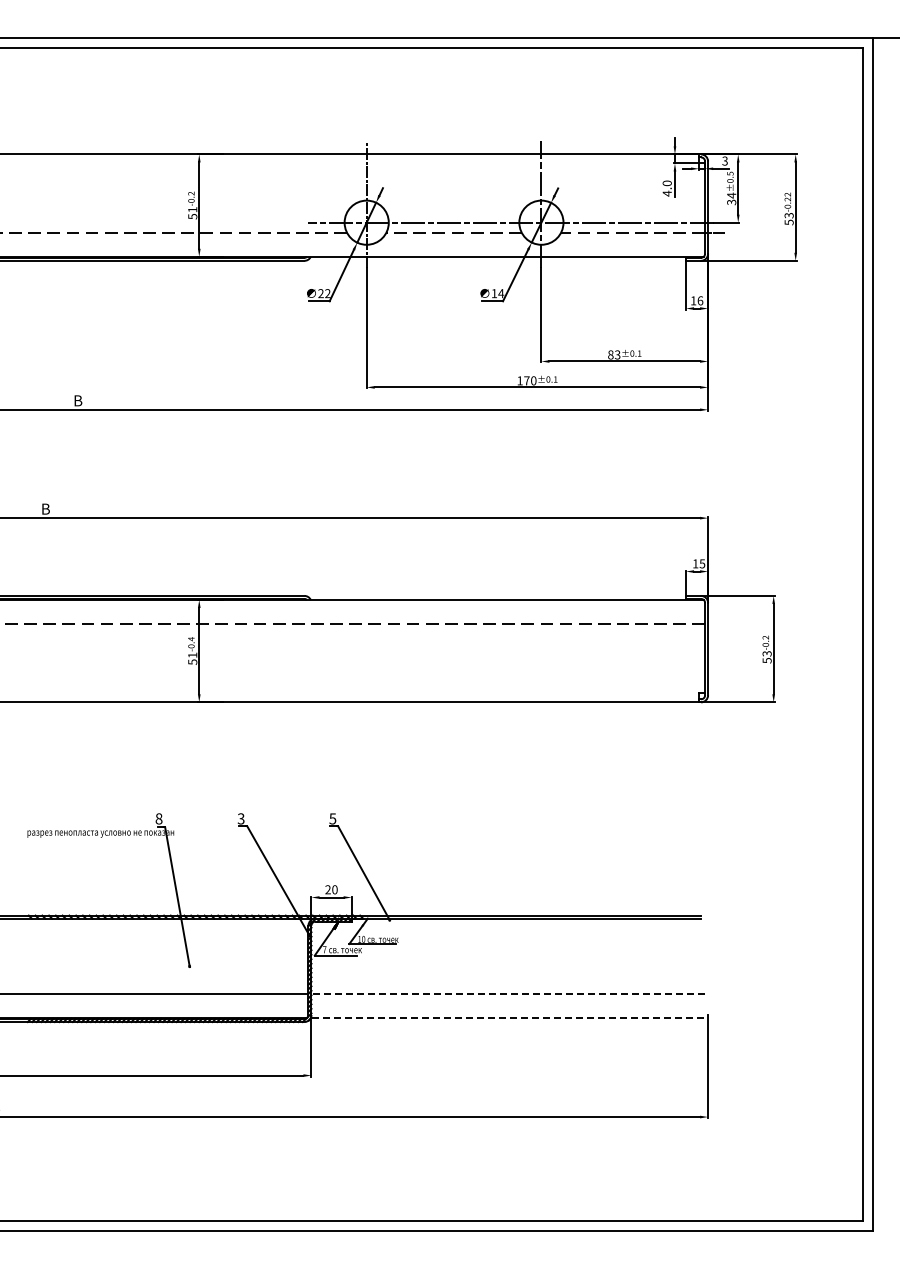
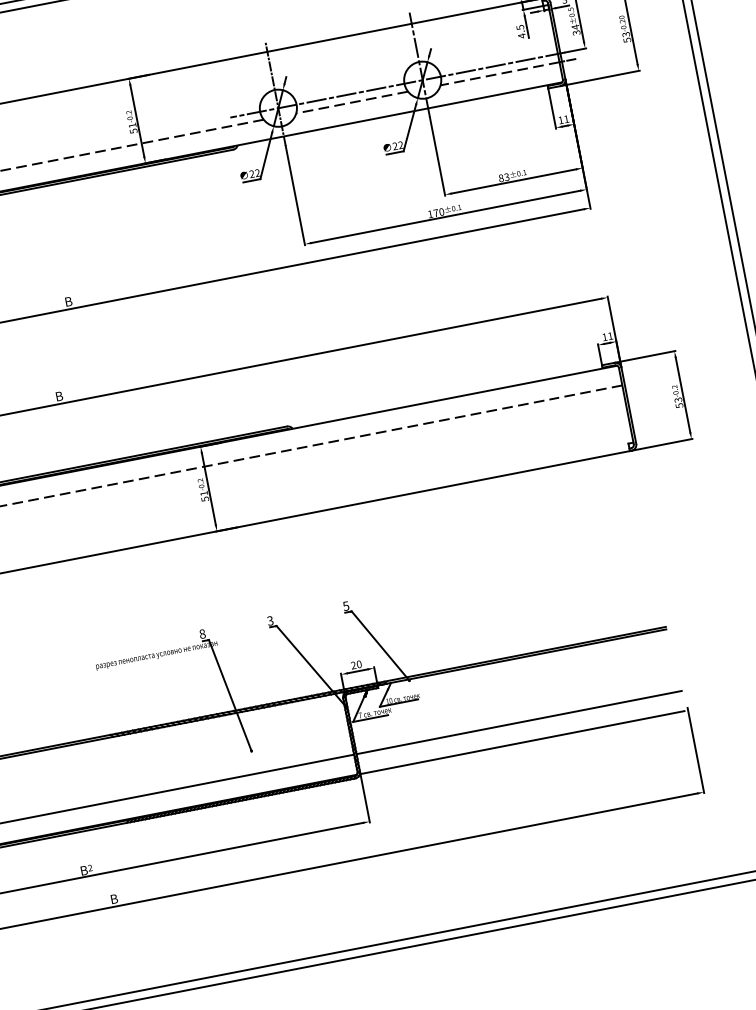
text: (666, 183) -> (519, 27), 4.0 -> 4.5
text: (787, 194) -> (621, 17), -0.22 -> -0.20
text: (497, 293) -> (397, 145), 14 -> 22
text: (700, 300) -> (566, 118), 16 -> 11
text: (702, 563) -> (610, 335), 15 -> 11
text: (191, 639) -> (200, 480), -0.4 -> -0.2
line: (508, 993) -> (519, 722), dashed -> solid
line: (506, 1018) -> (521, 743), dashed -> solid

